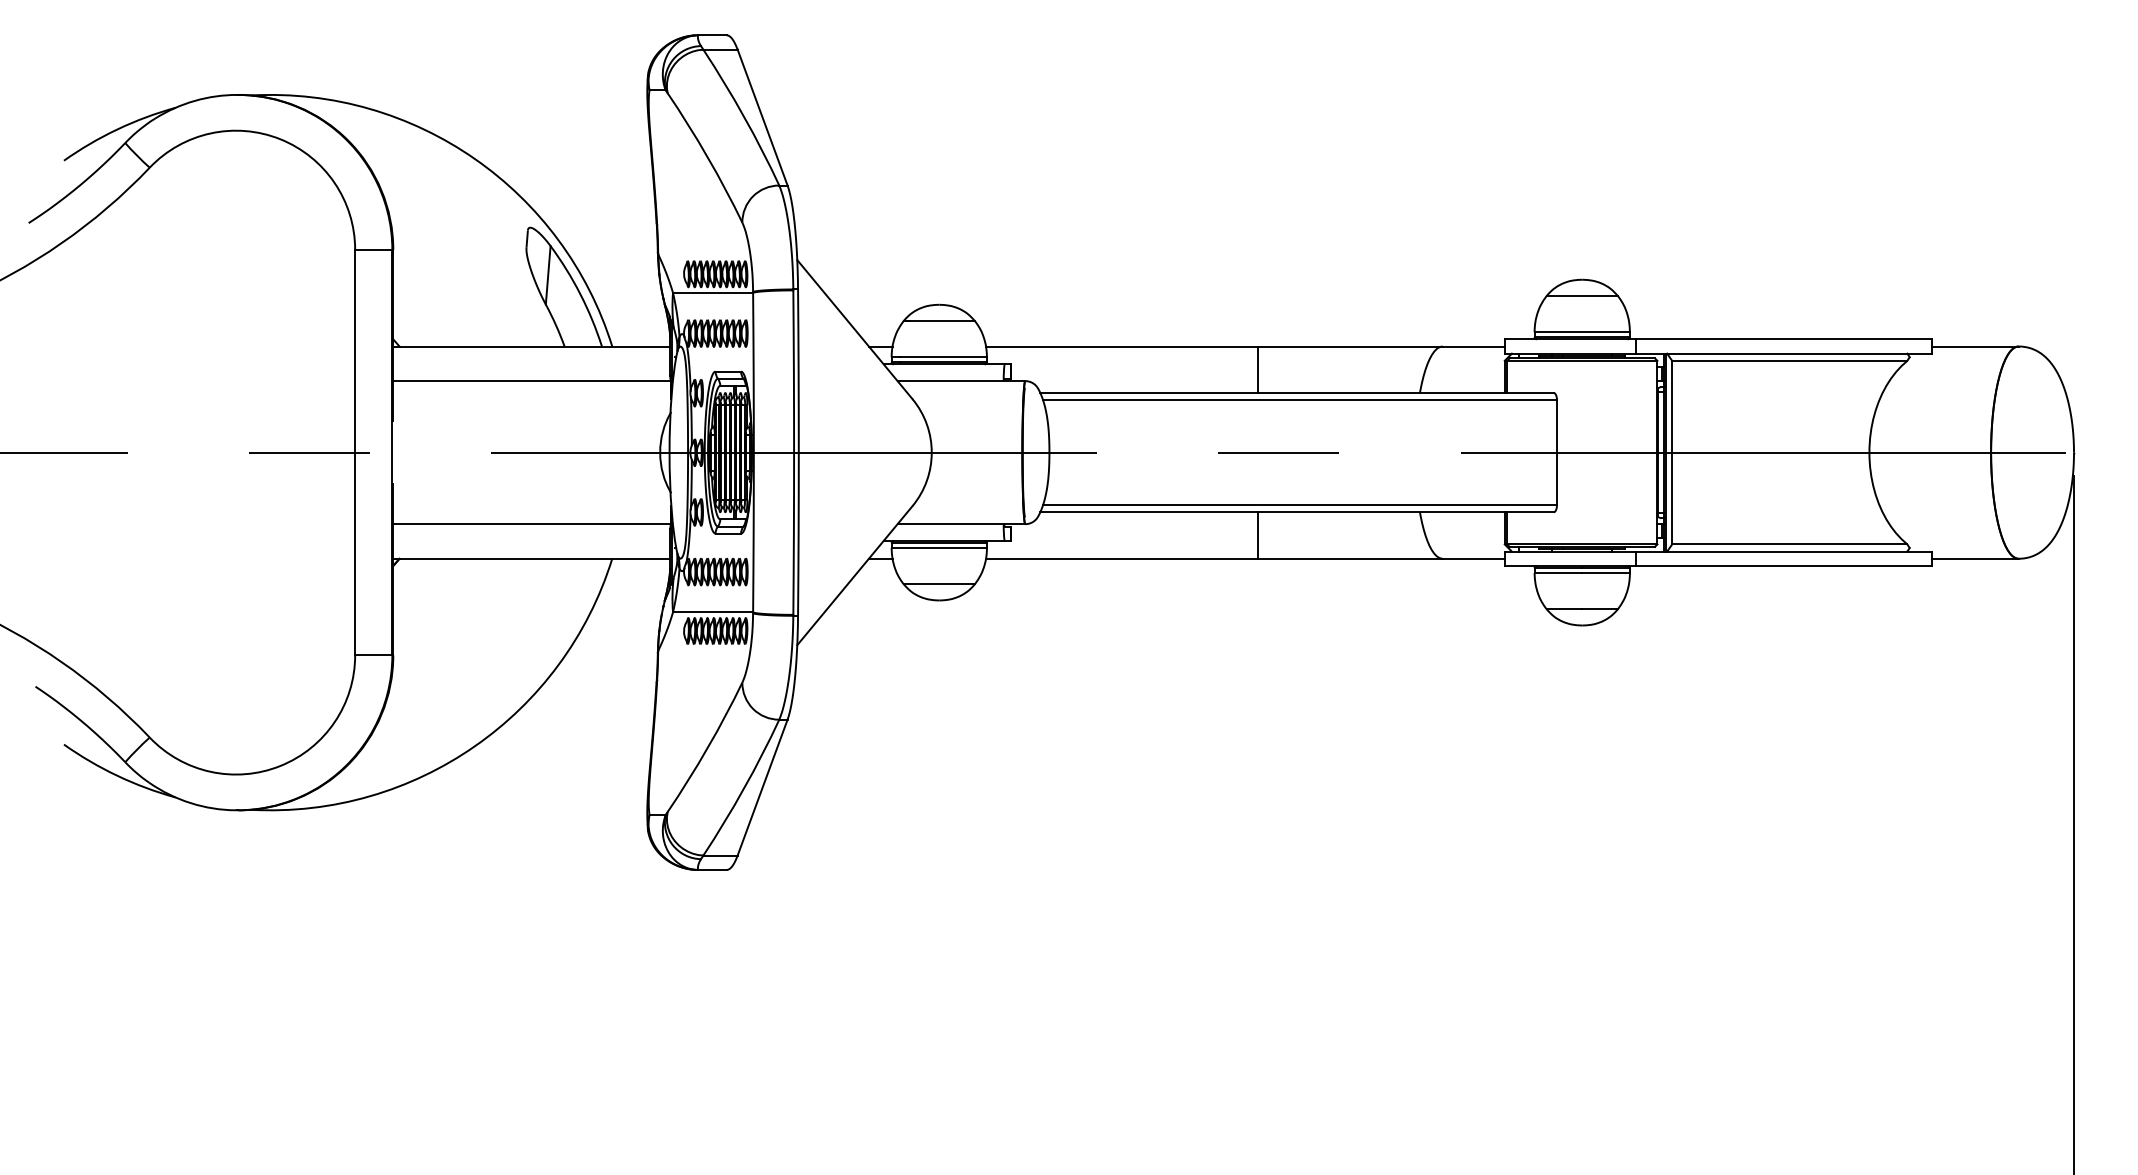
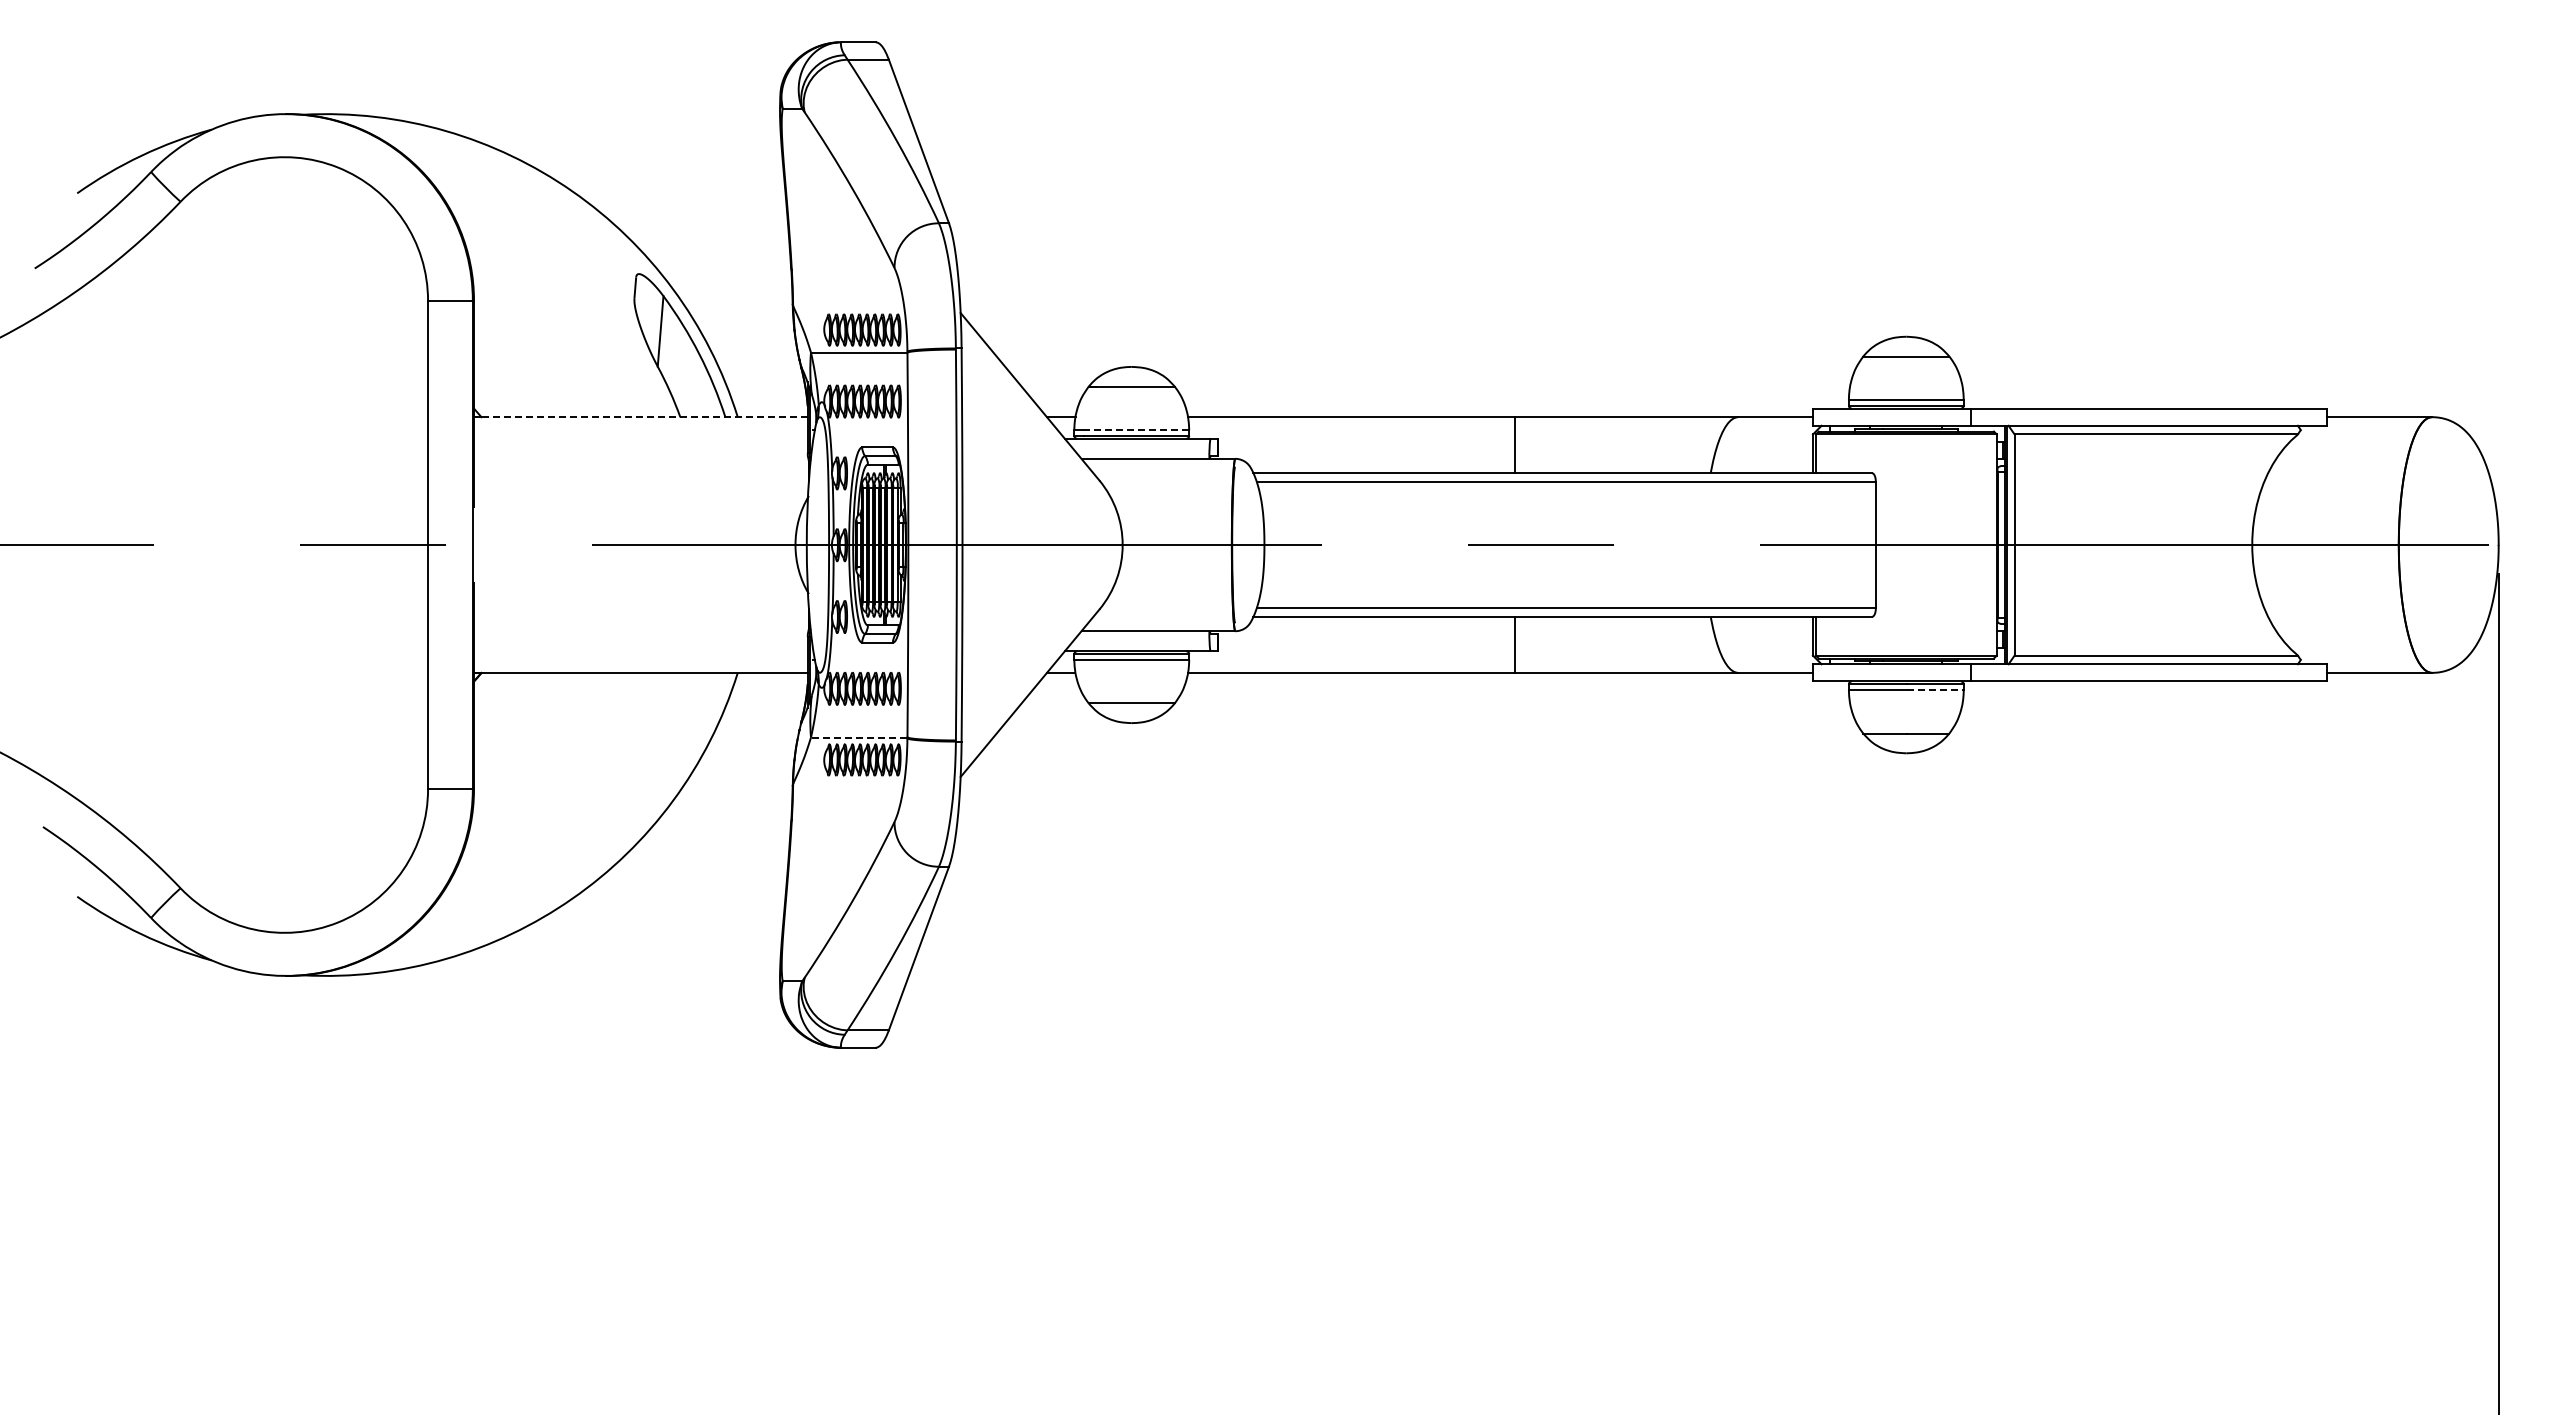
line: (531, 346) -> (640, 417), solid -> dashed
line: (943, 357) -> (1136, 430), solid -> dashed
line: (532, 380) -> (641, 458), removed
line: (532, 524) -> (641, 631), removed
line: (1606, 573) -> (1935, 690), solid -> dashed
line: (712, 612) -> (858, 737), solid -> dashed

